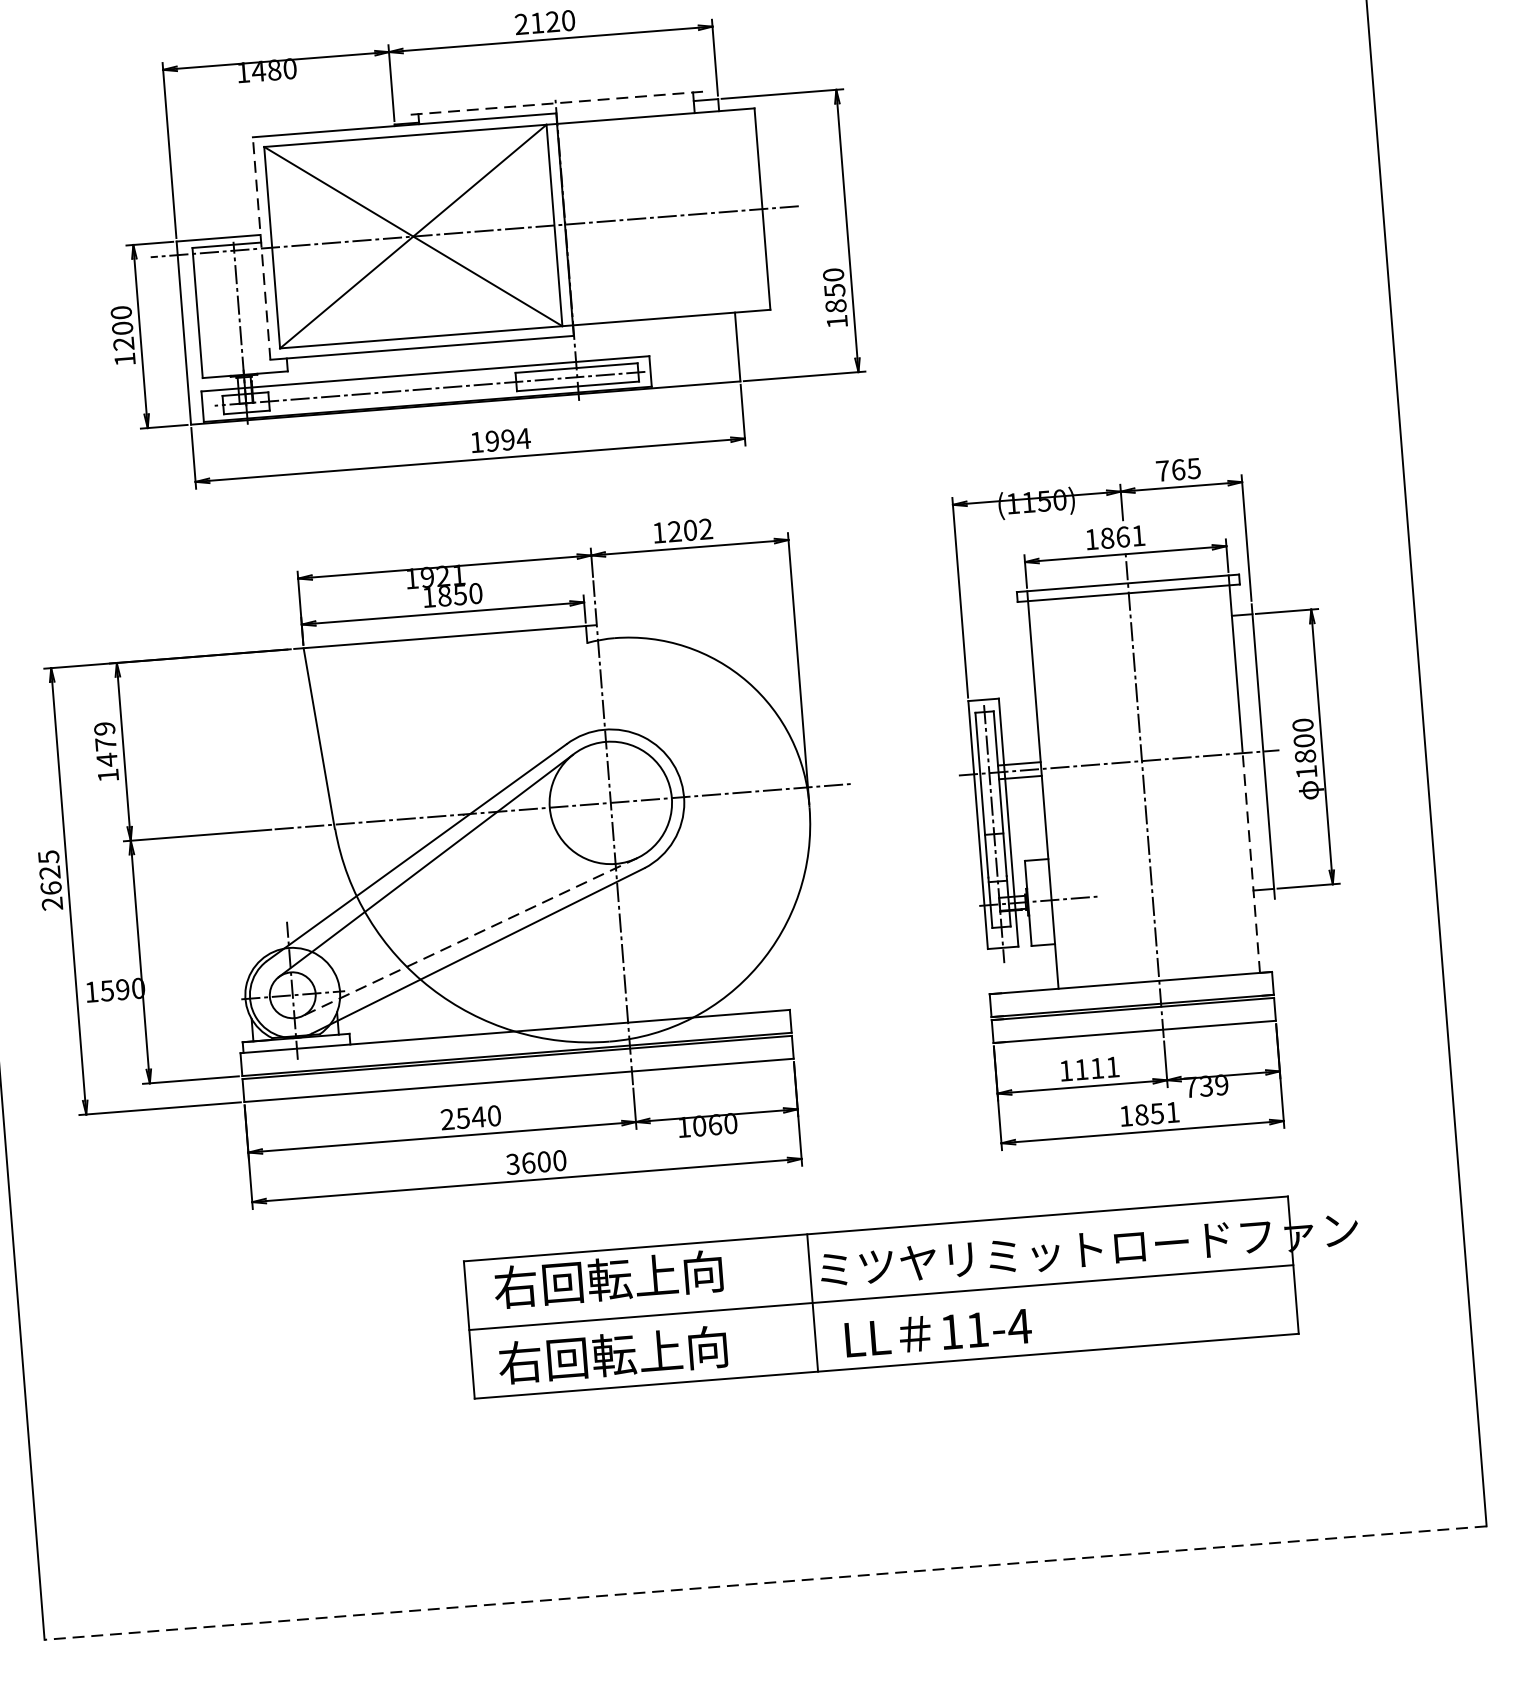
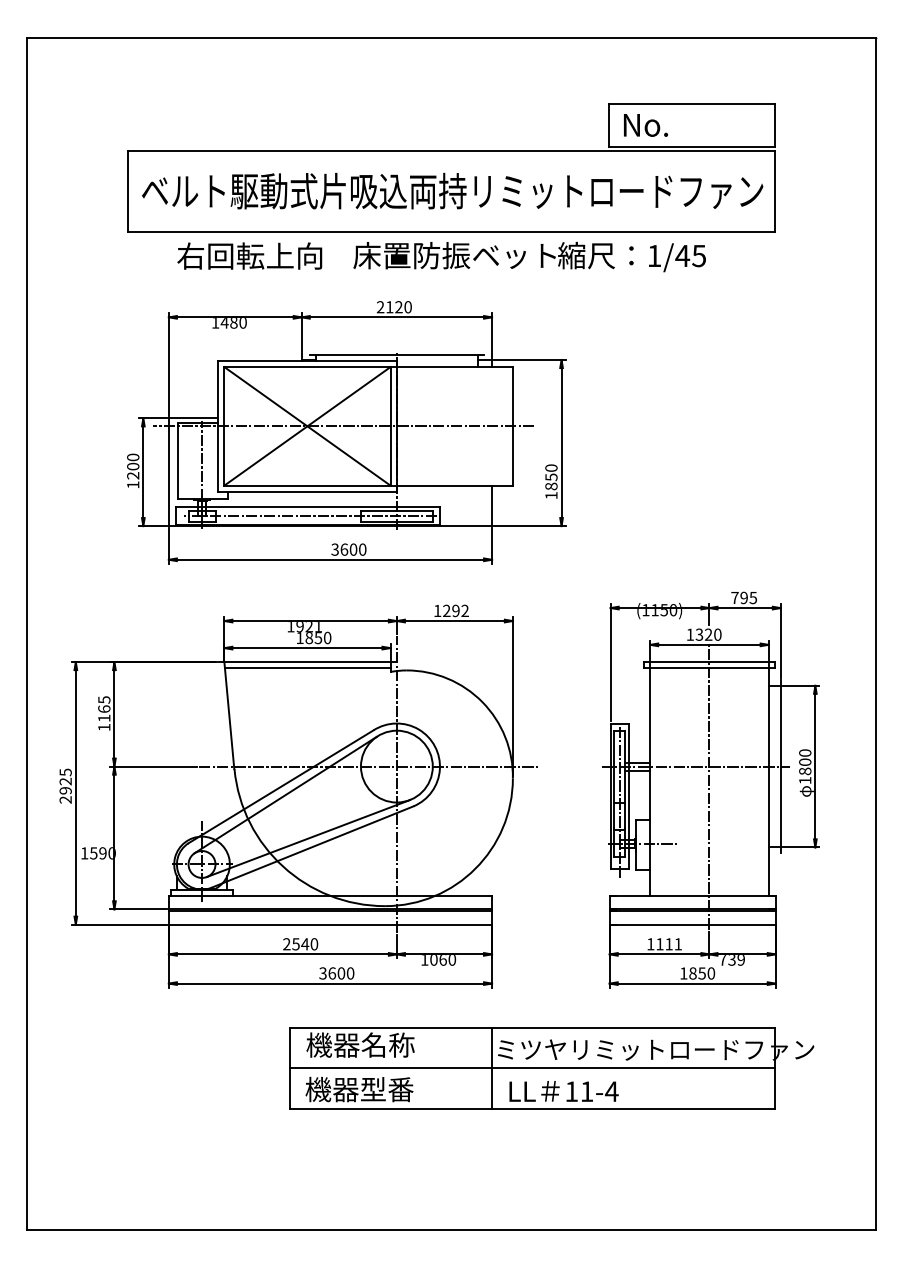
line: (555, 102) -> (396, 354), dashed -> solid
line: (262, 247) -> (218, 425), dashed -> solid
text: (499, 440) -> (348, 549), 1994 -> 3600
text: (1178, 468) -> (744, 597), 765 -> 795
text: (689, 531) -> (455, 611), 1202 -> 1292
text: (1122, 536) -> (708, 634), 1861 -> 1320
line: (445, 646) -> (307, 667), added
text: (106, 744) -> (104, 709), 1479 -> 1165
line: (1251, 863) -> (768, 831), dashed -> solid
text: (50, 887) -> (65, 790), 2625 -> 2925
line: (470, 936) -> (308, 838), dashed -> solid
text: (1173, 1112) -> (711, 973), 1851 -> 1850
text: (608, 1278) -> (373, 1044), 右回転上向 -> 機器名称
text: (612, 1354) -> (372, 1089), 右回転上向 -> 機器型番
line: (765, 1582) -> (451, 1229), dashed -> solid

